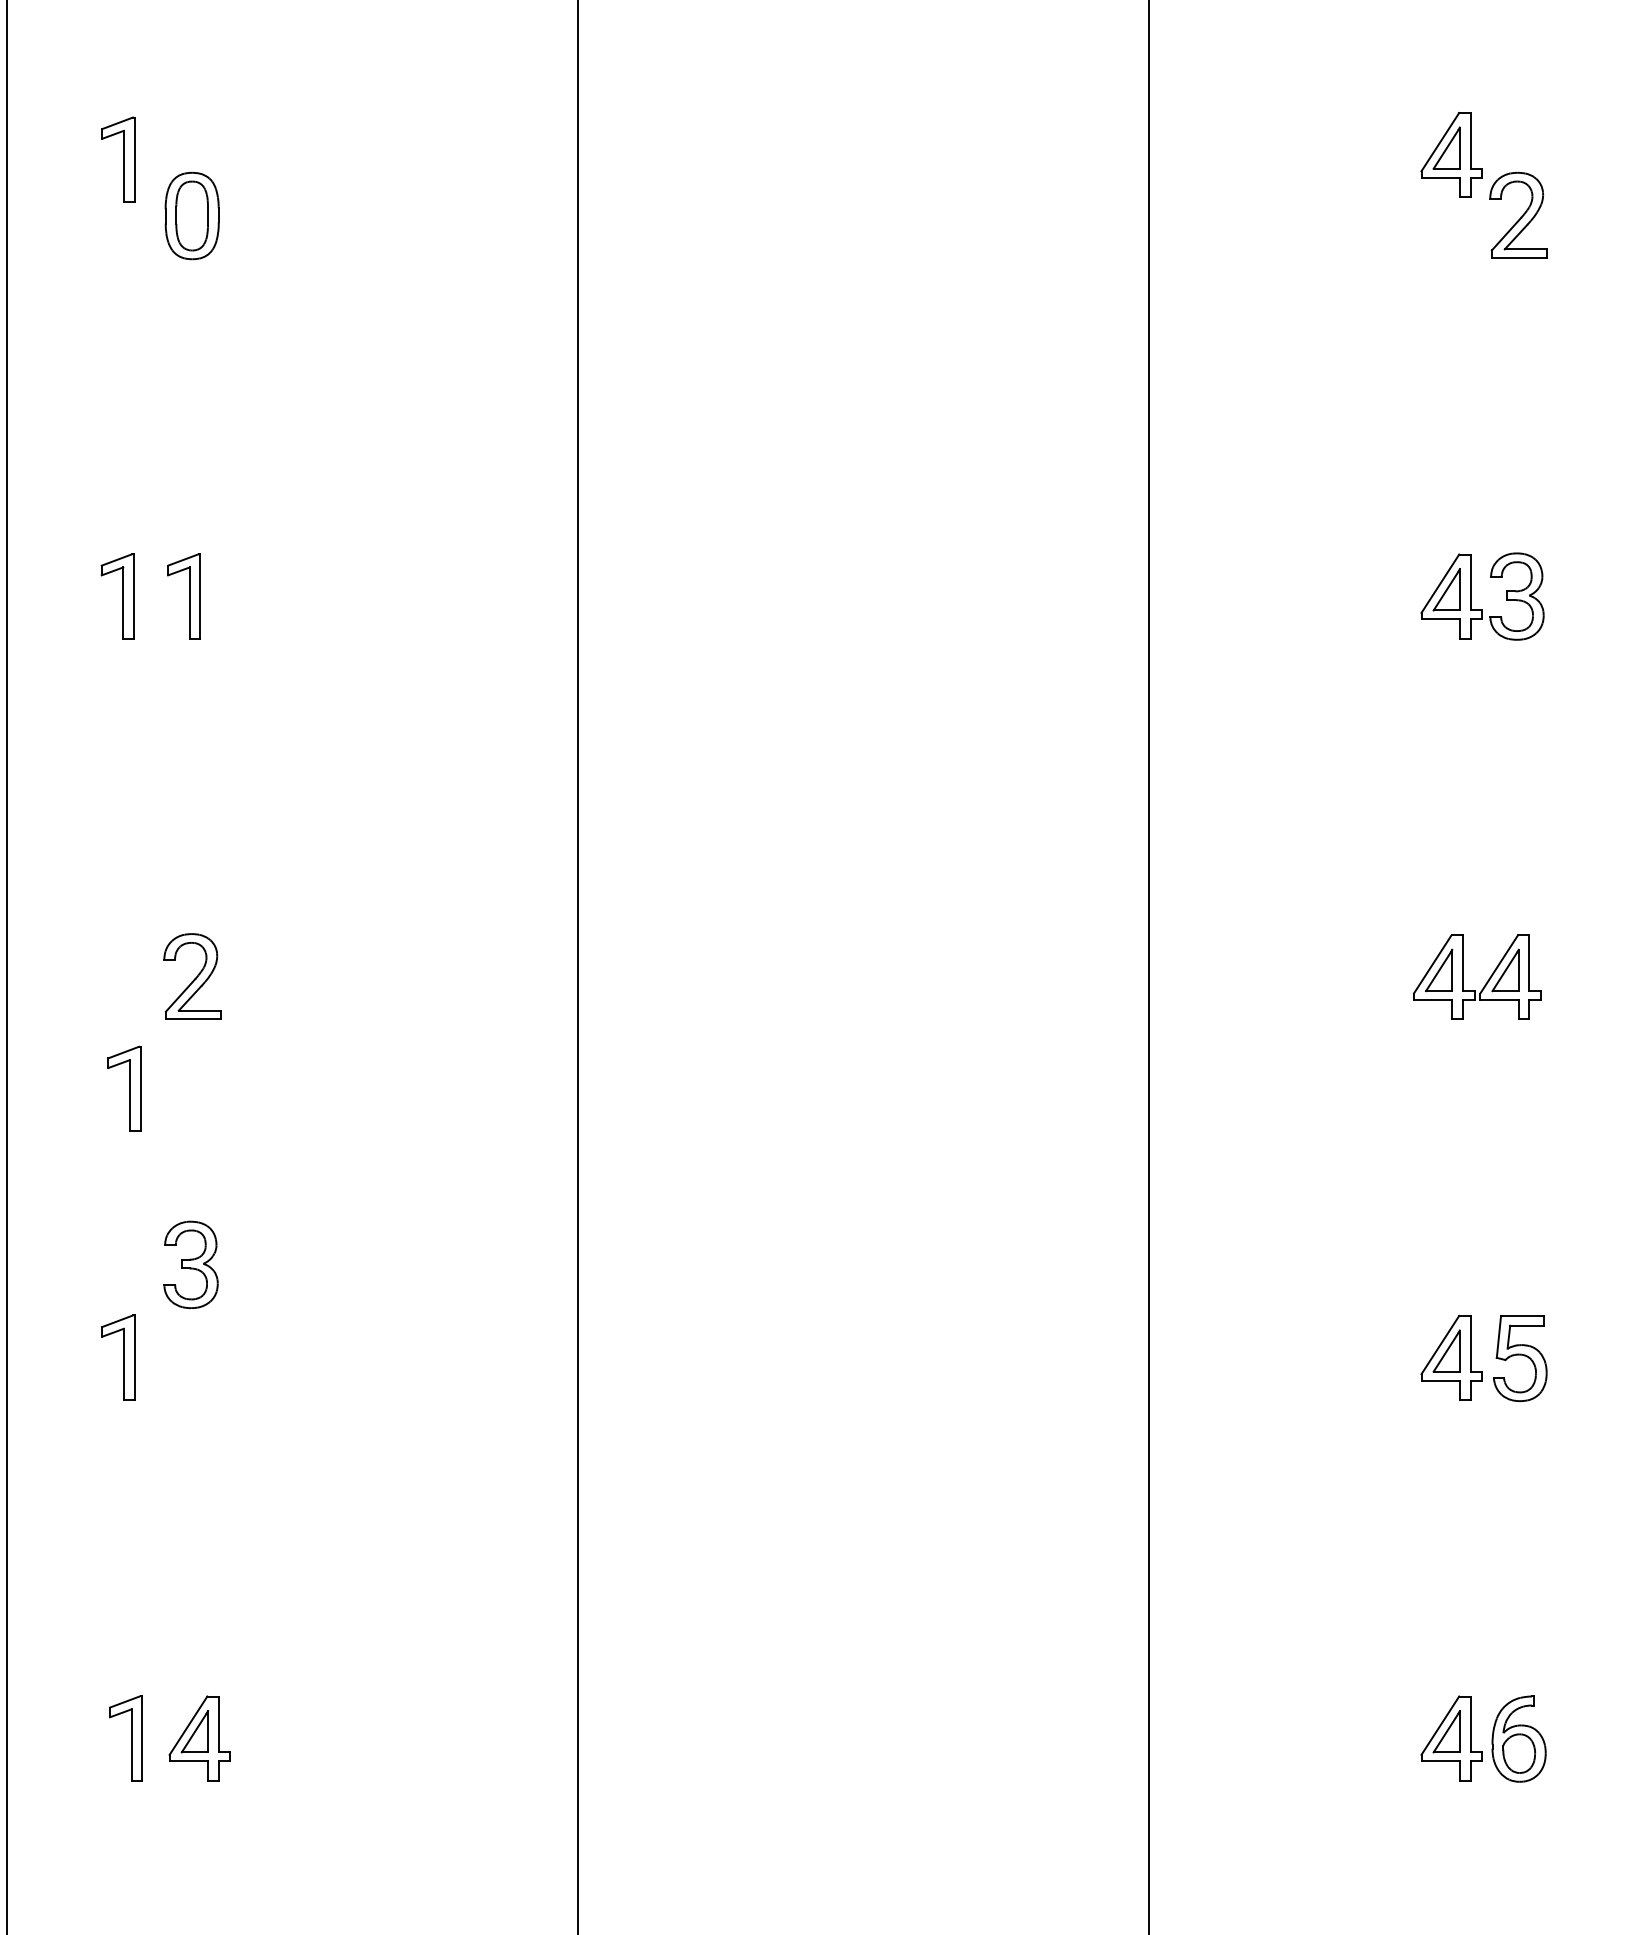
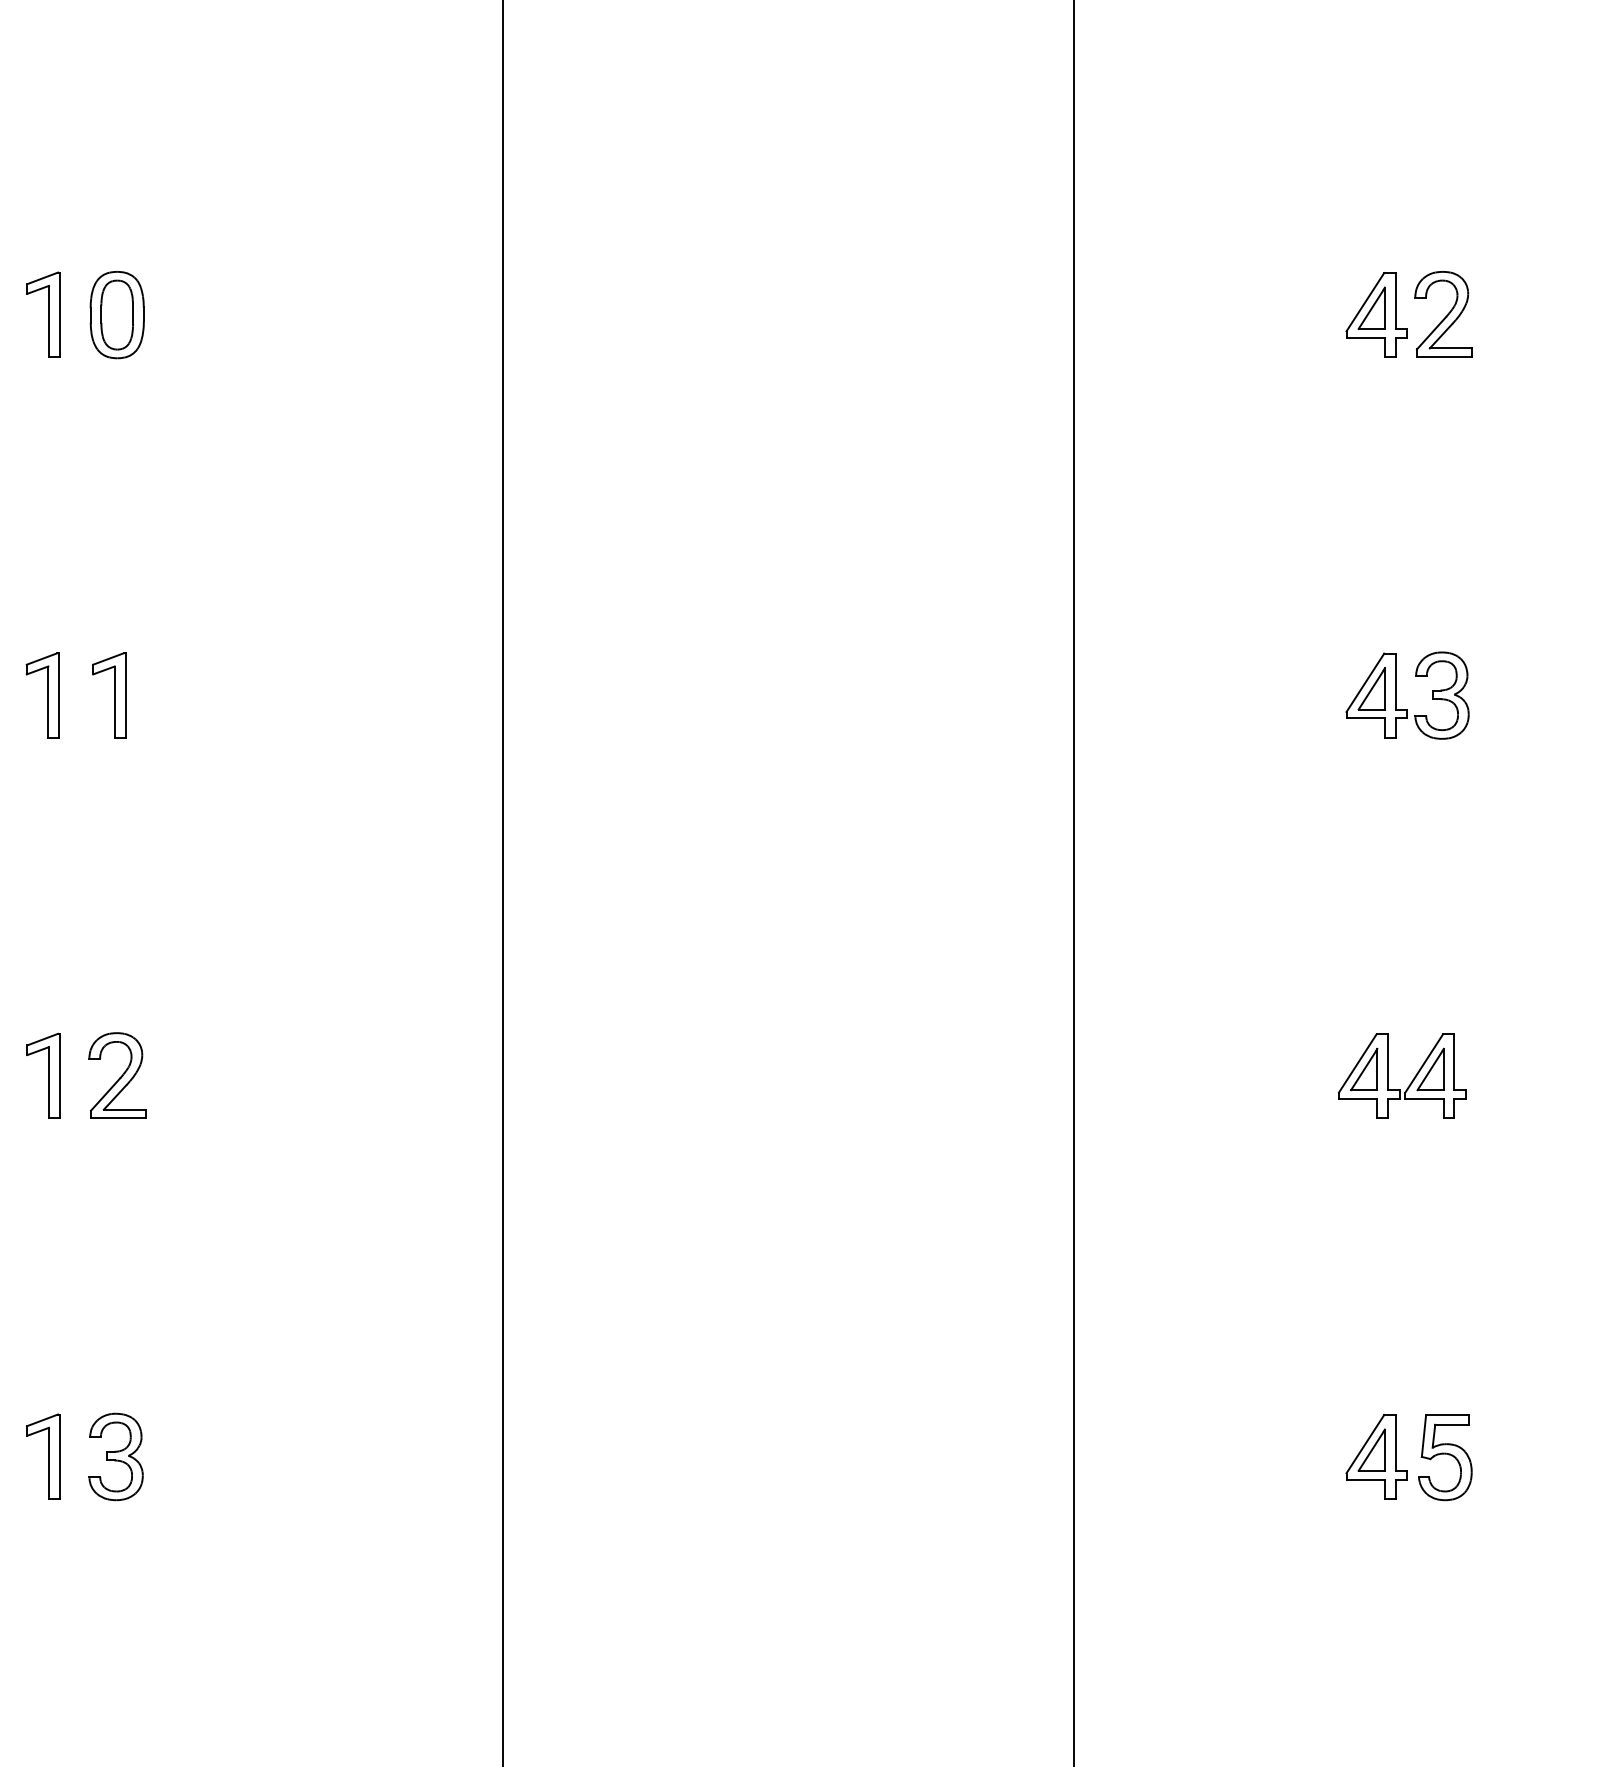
part: (1451, 154) -> (1376, 314), moved
part: (118, 159) -> (43, 314), moved
part: (124, 1088) -> (43, 1075), moved
part: (190, 1264) -> (115, 1456), moved

